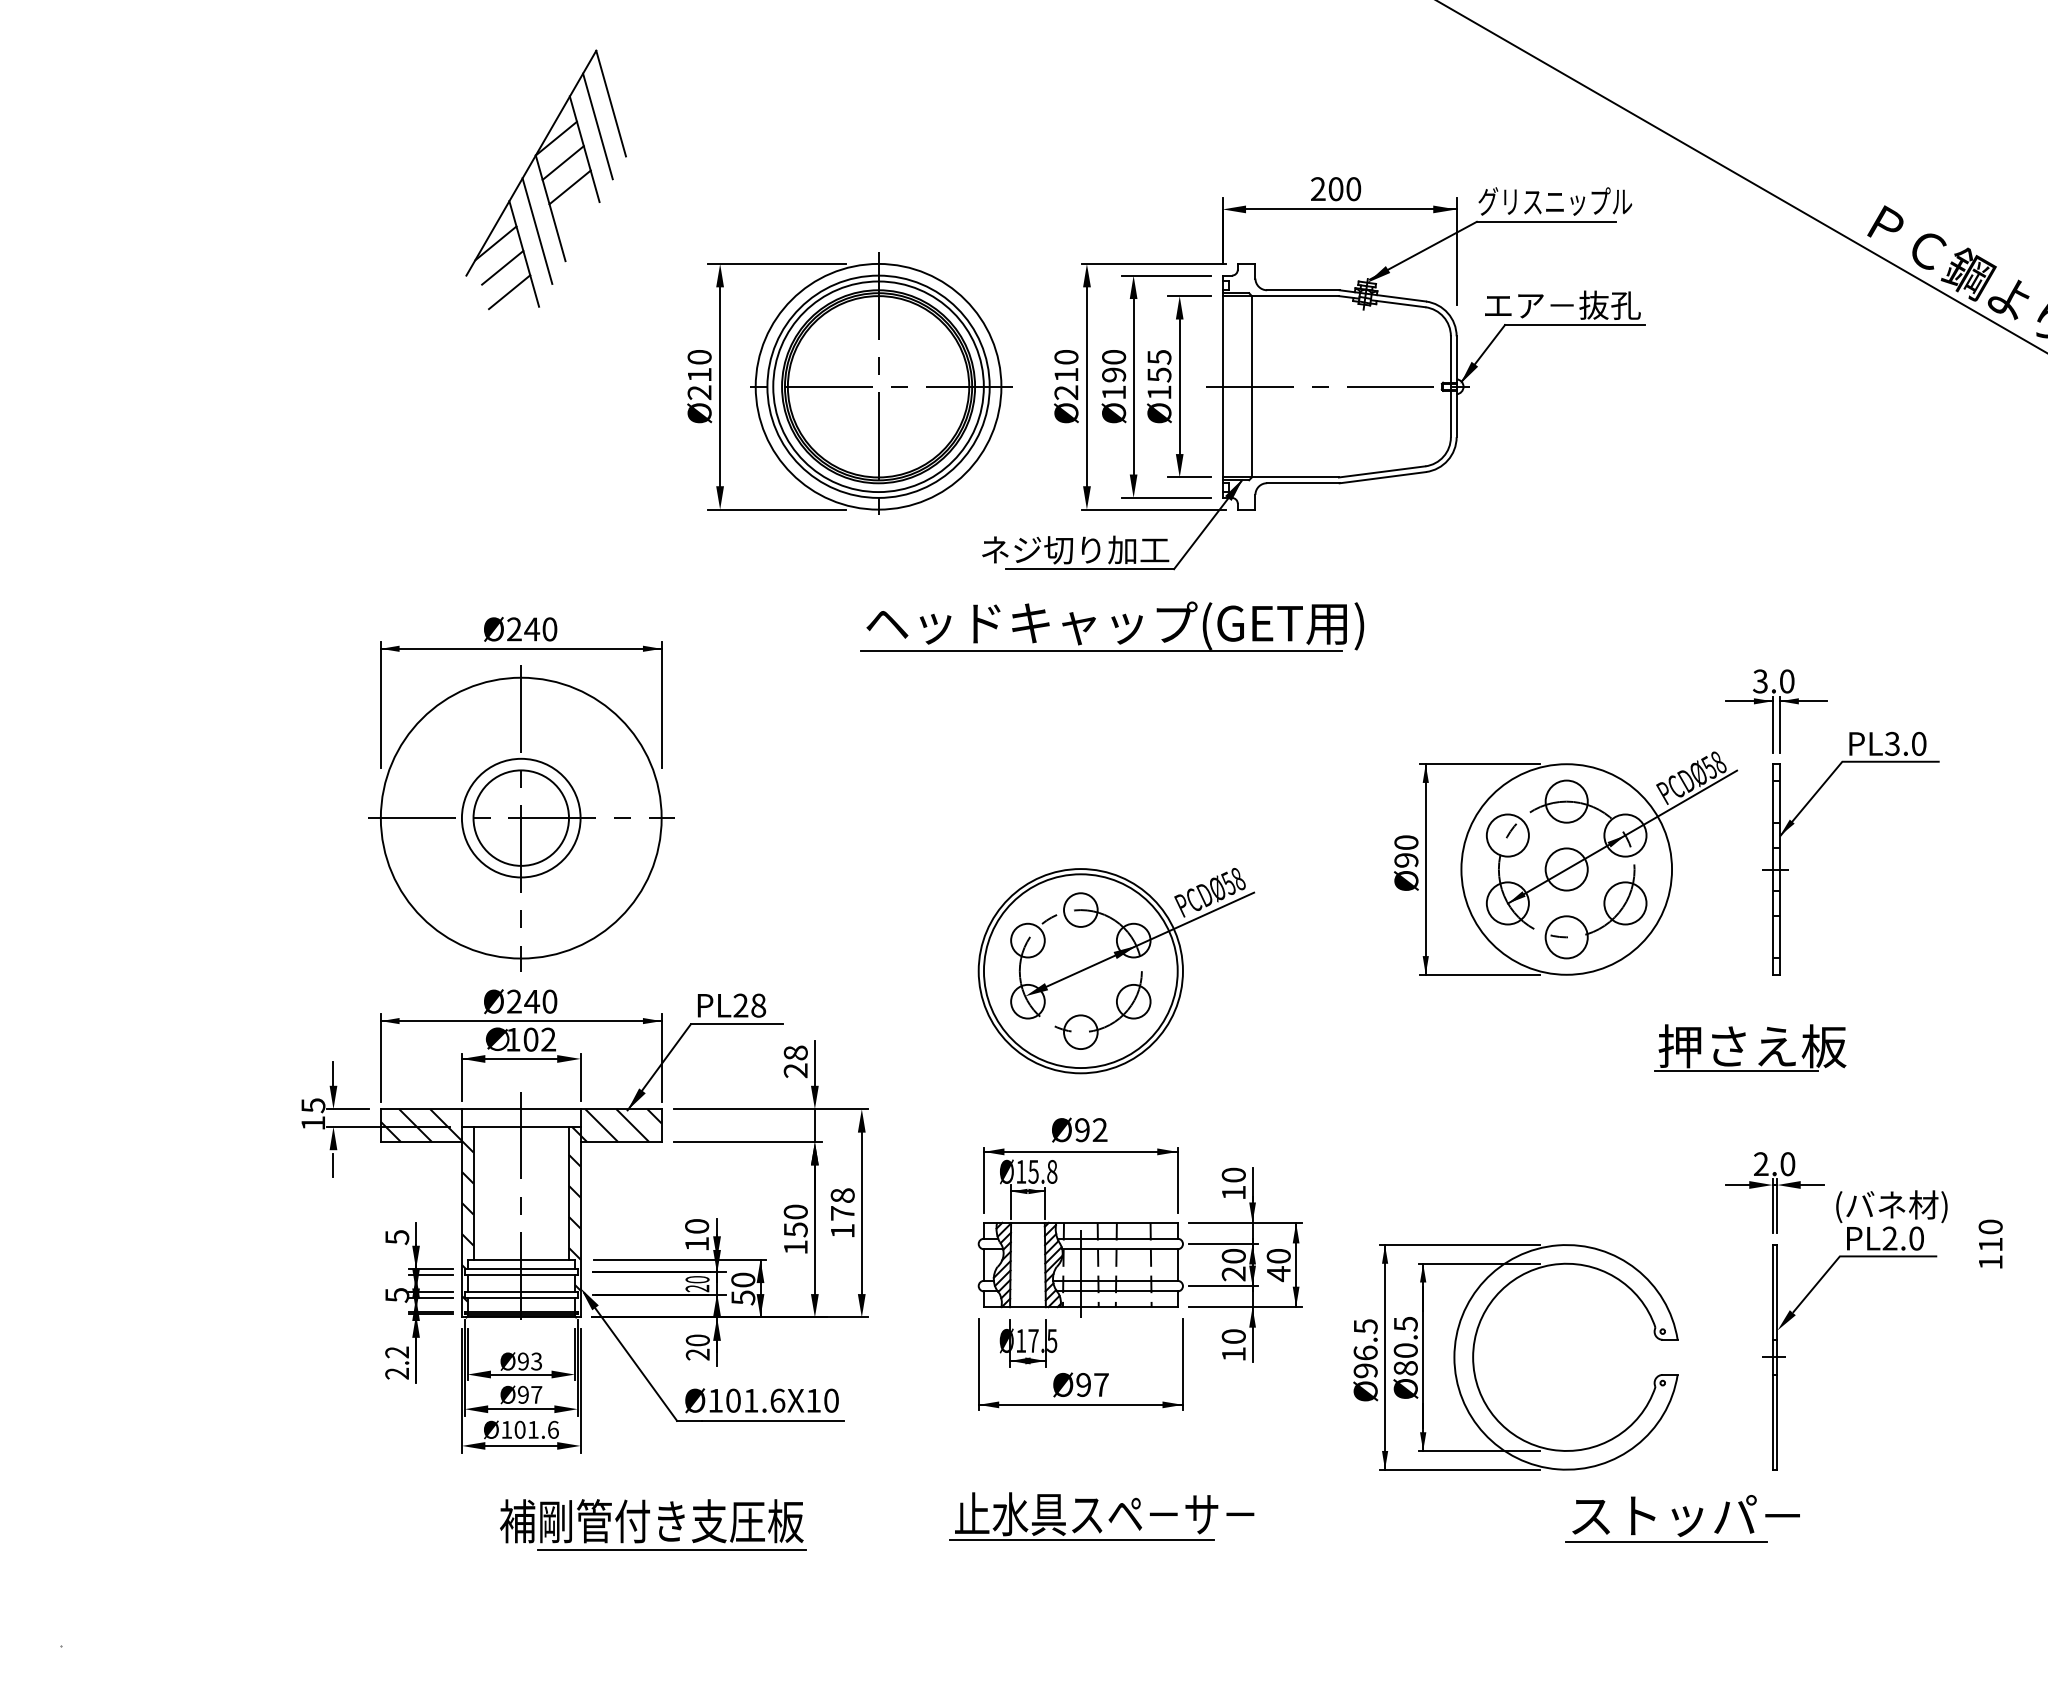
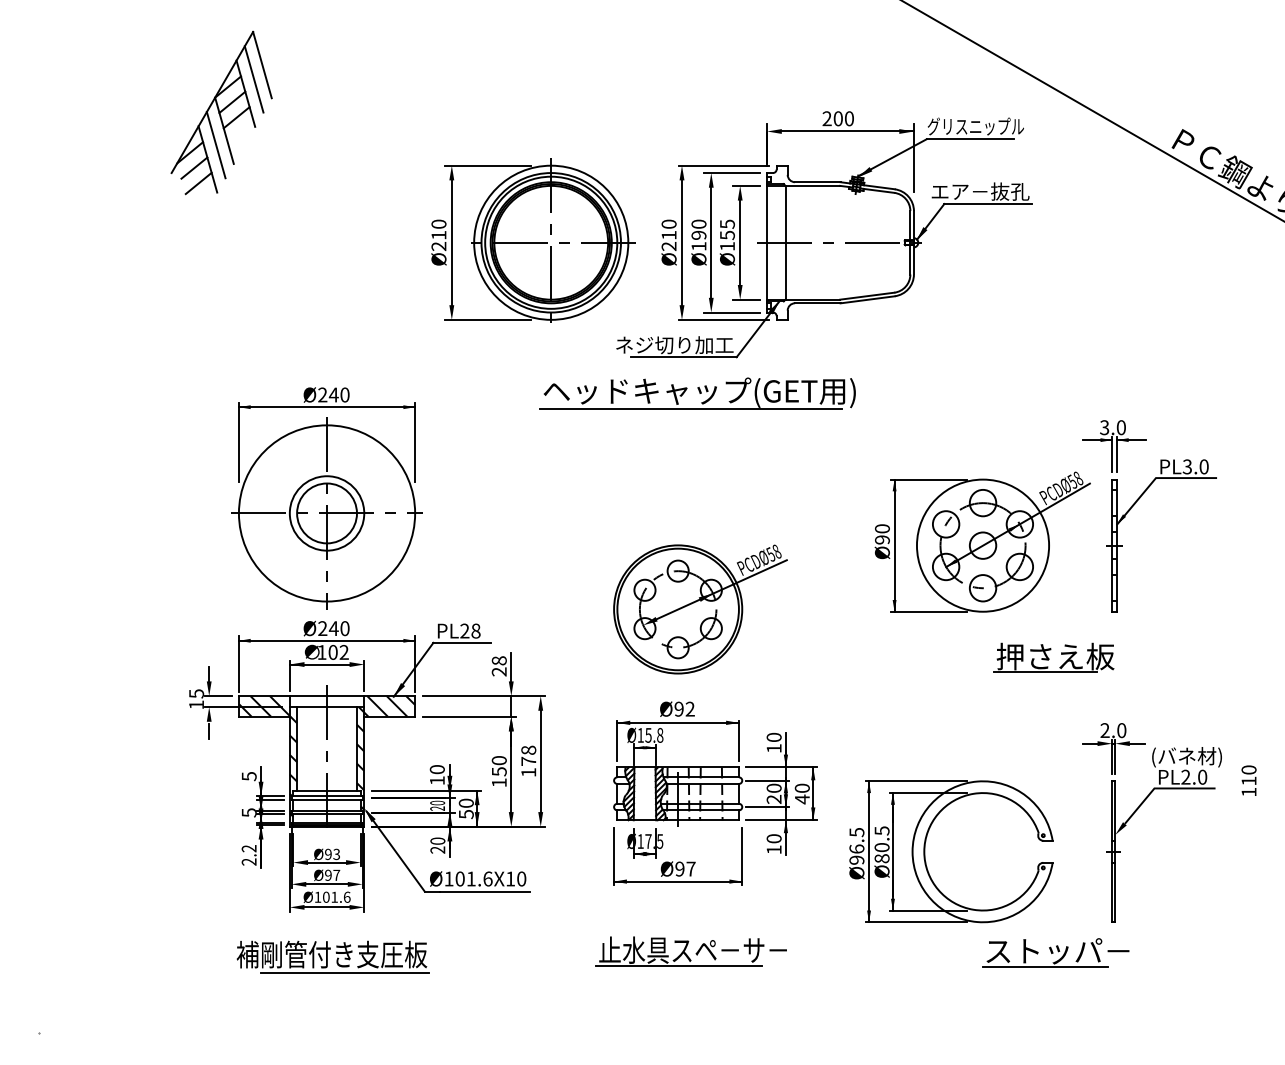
part: (545, 179) -> (221, 112), moved
part: (1749, 1047) -> (1053, 657), moved
part: (652, 1524) -> (332, 956), moved

